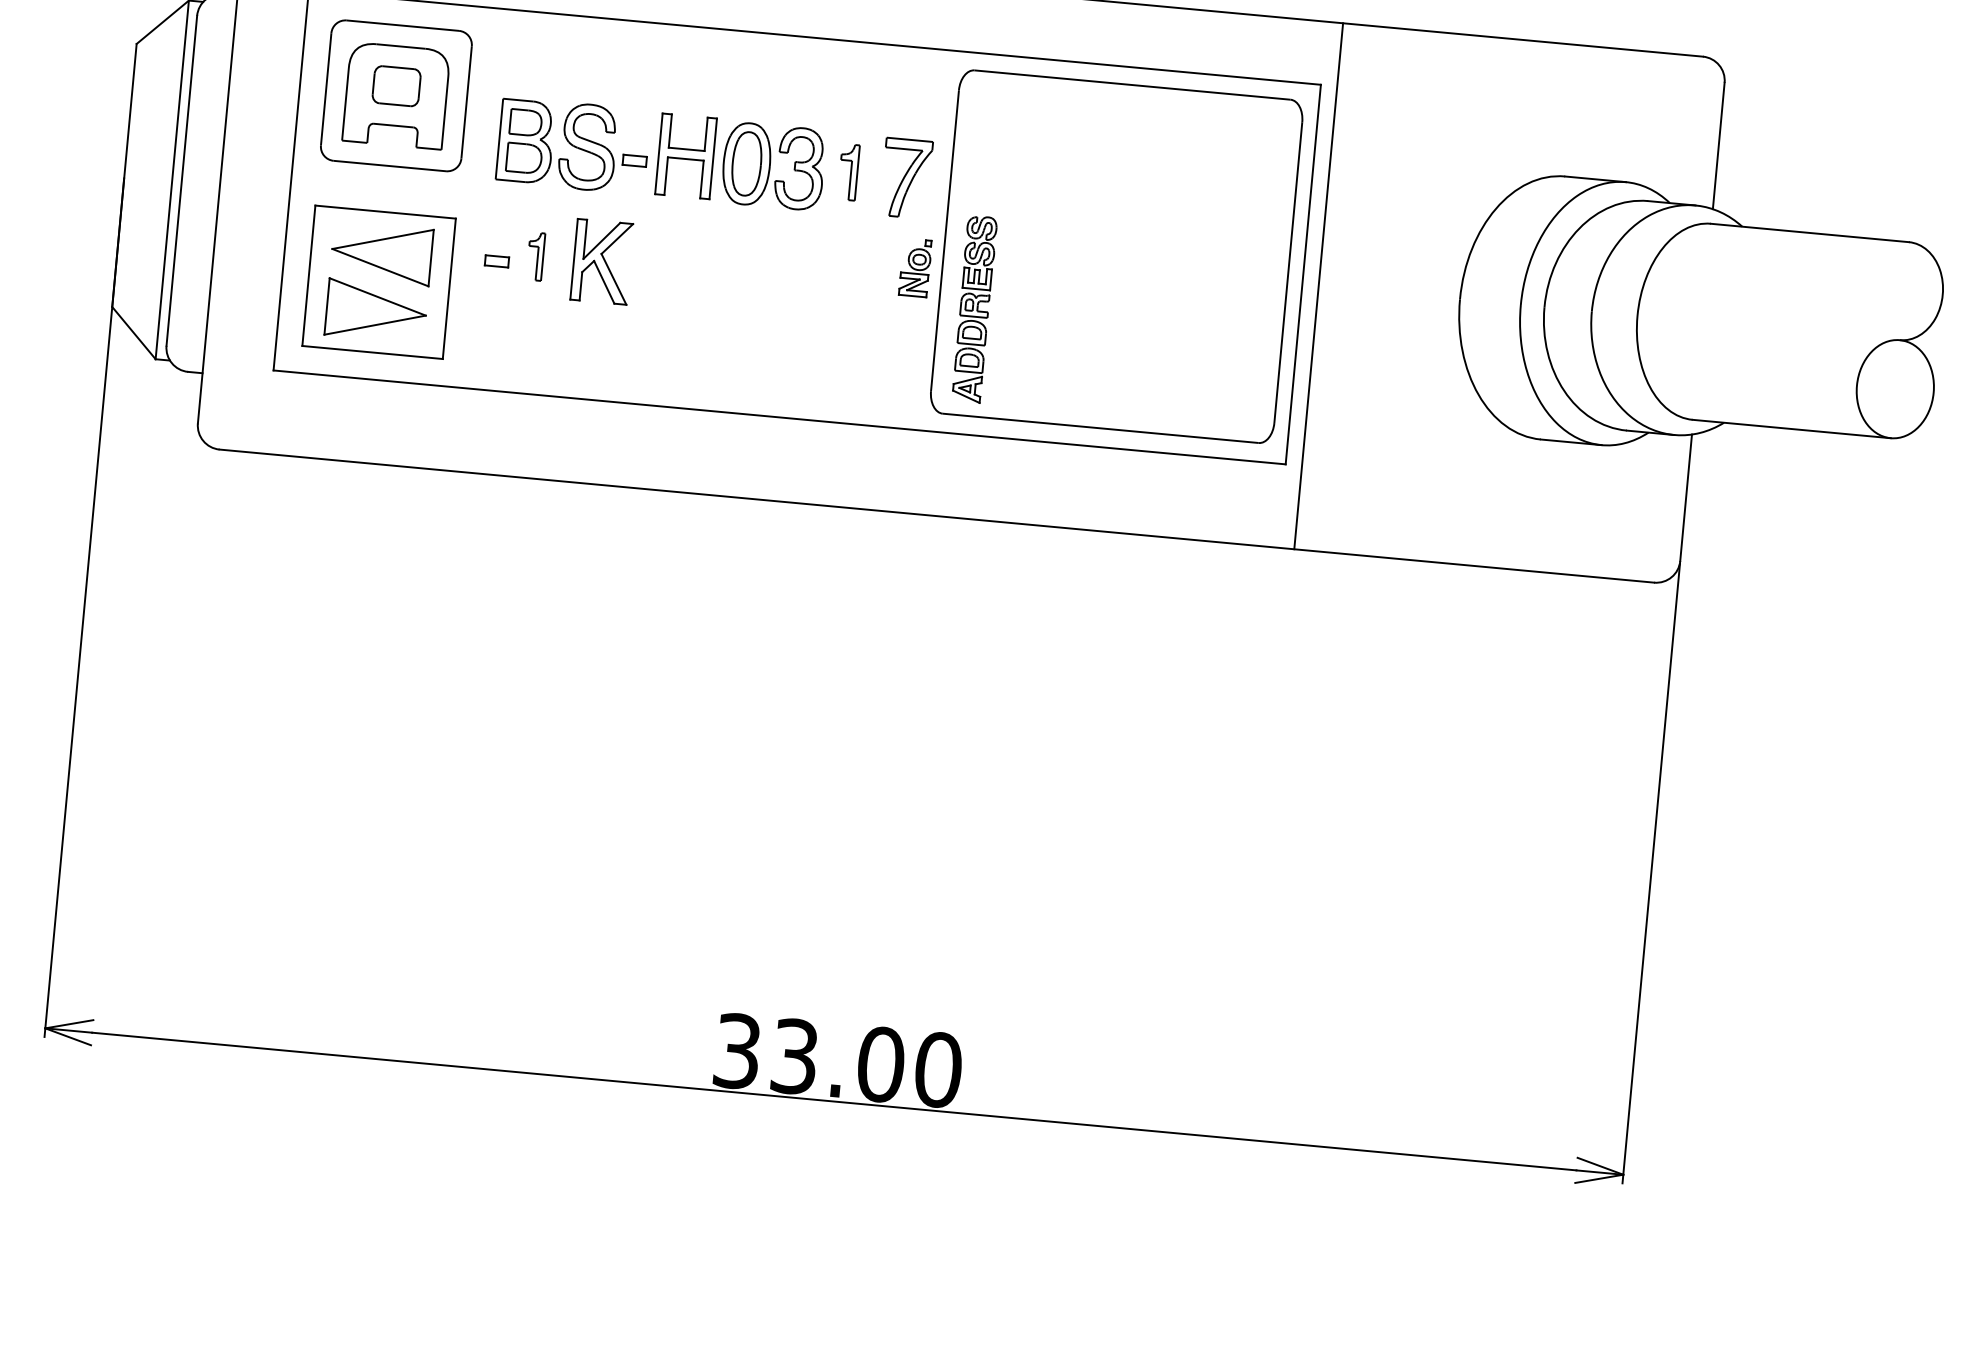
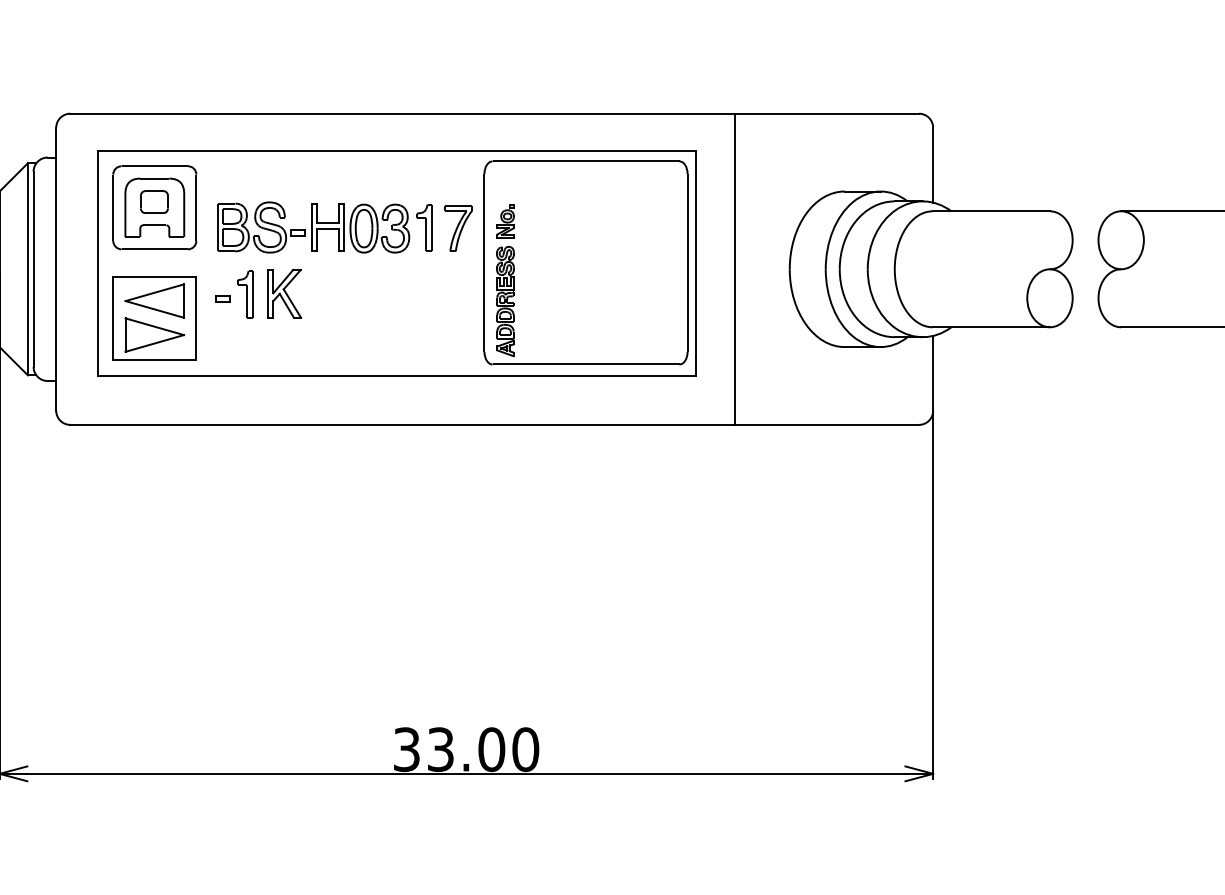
part: (849, 171) -> (424, 227), size x1.43
part: (536, 256) -> (245, 294), size x1.67
part: (915, 267) -> (505, 221), moved
line: (1319, 284) -> (735, 268), moved

